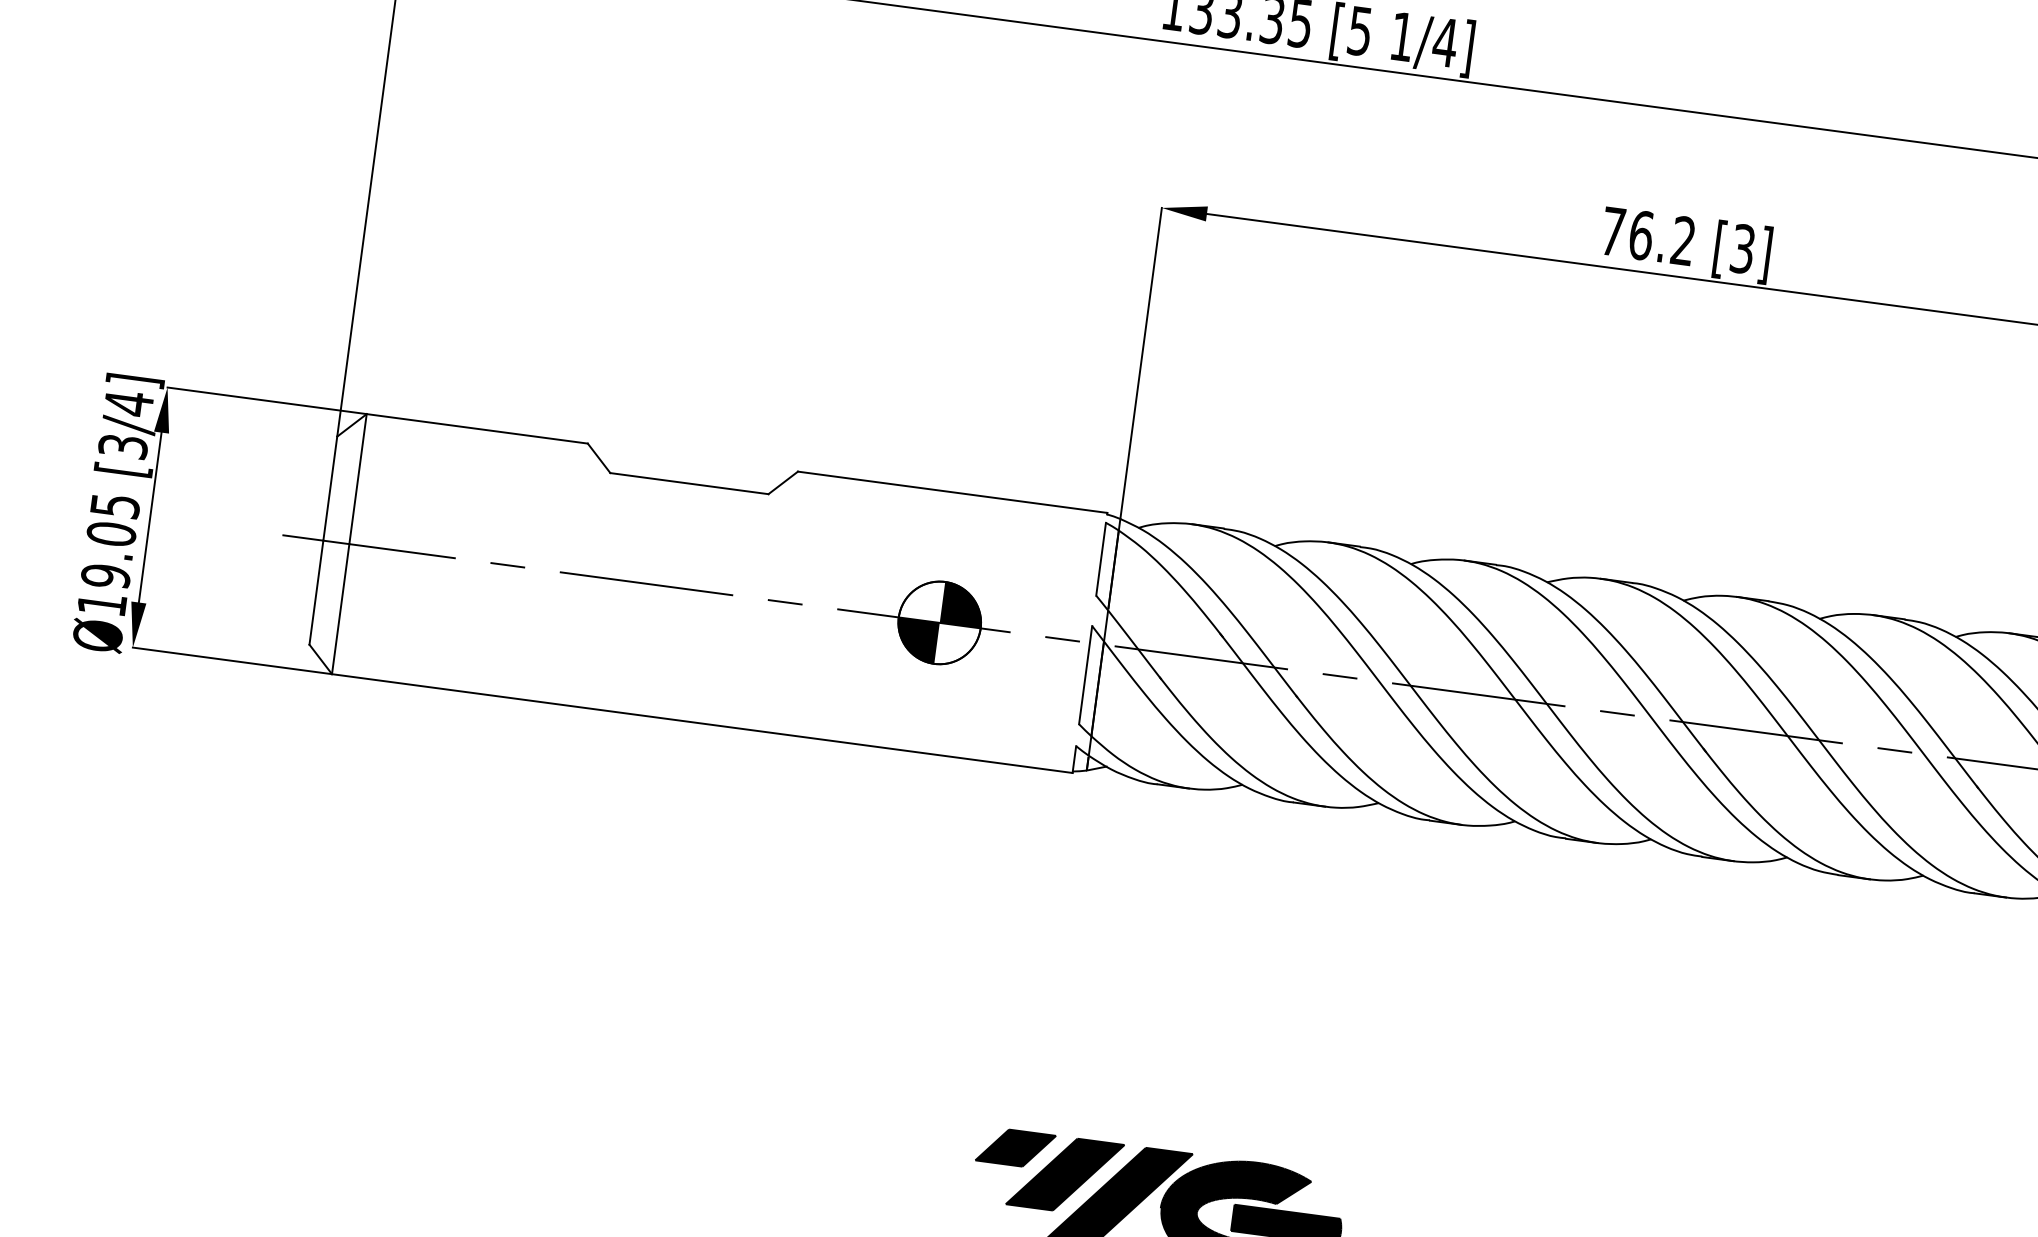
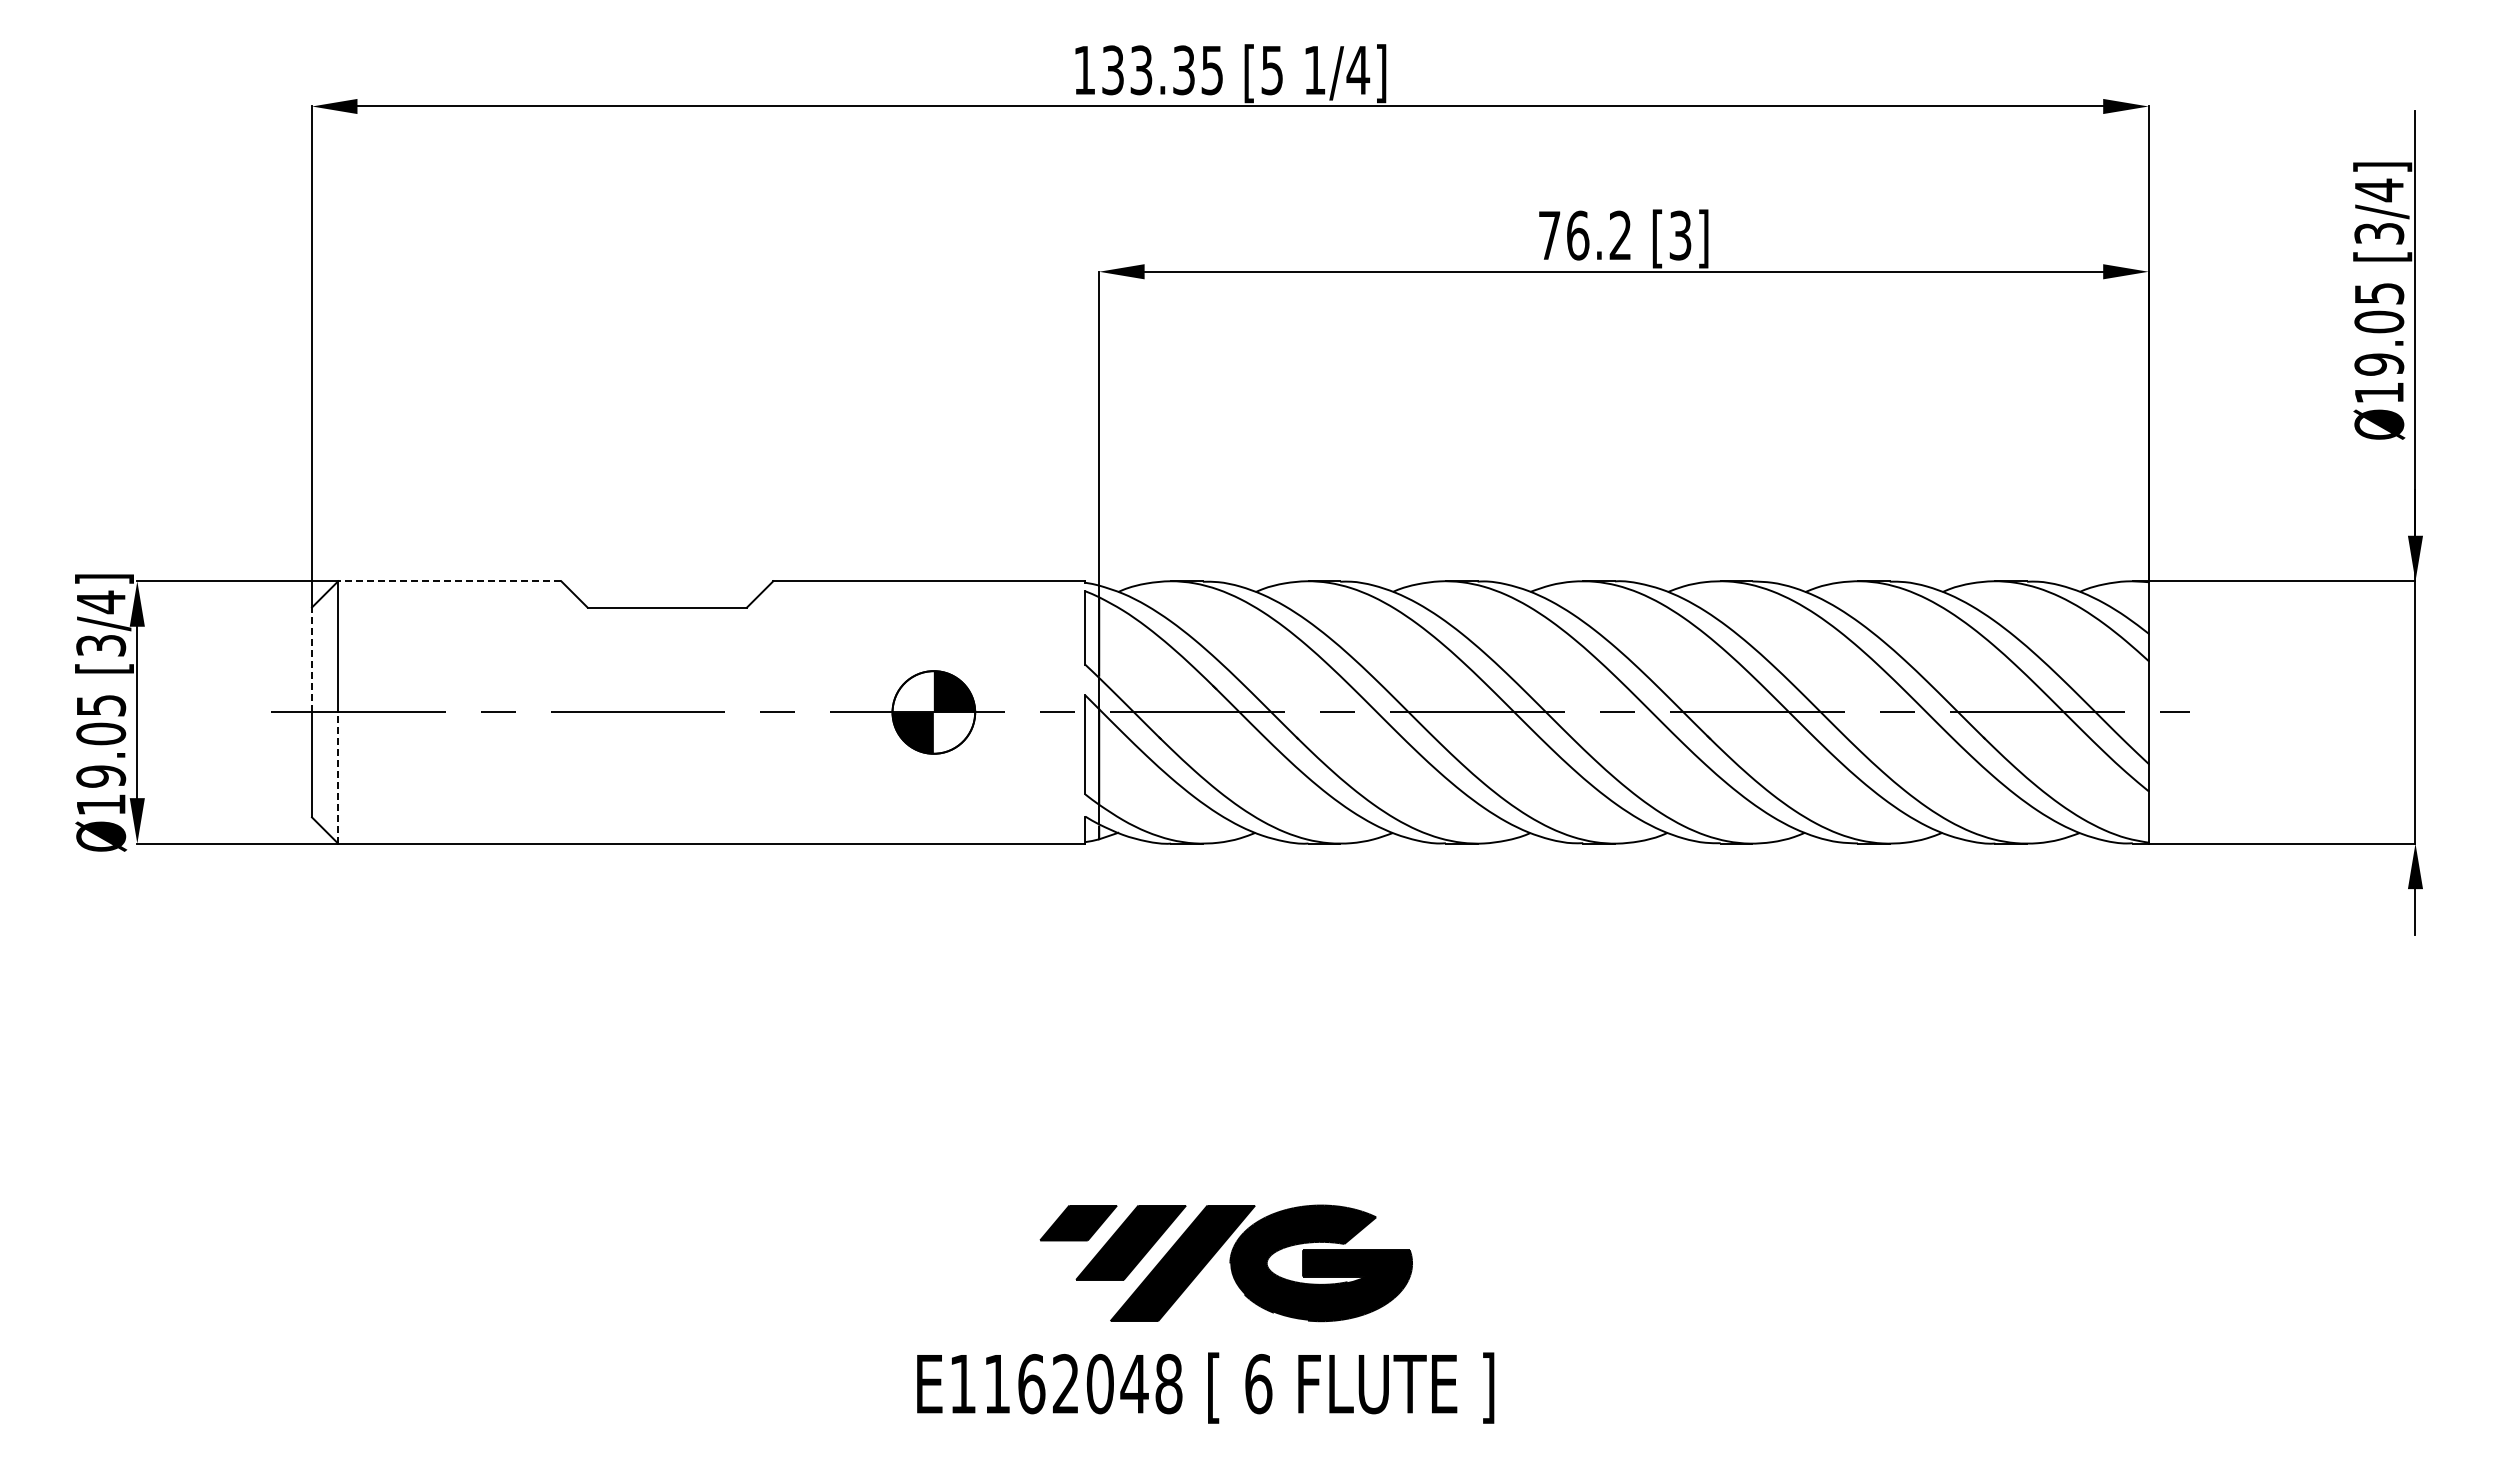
line: (476, 429) -> (449, 581), solid -> dashed
line: (330, 488) -> (312, 659), solid -> dashed
line: (340, 609) -> (338, 778), solid -> dashed

